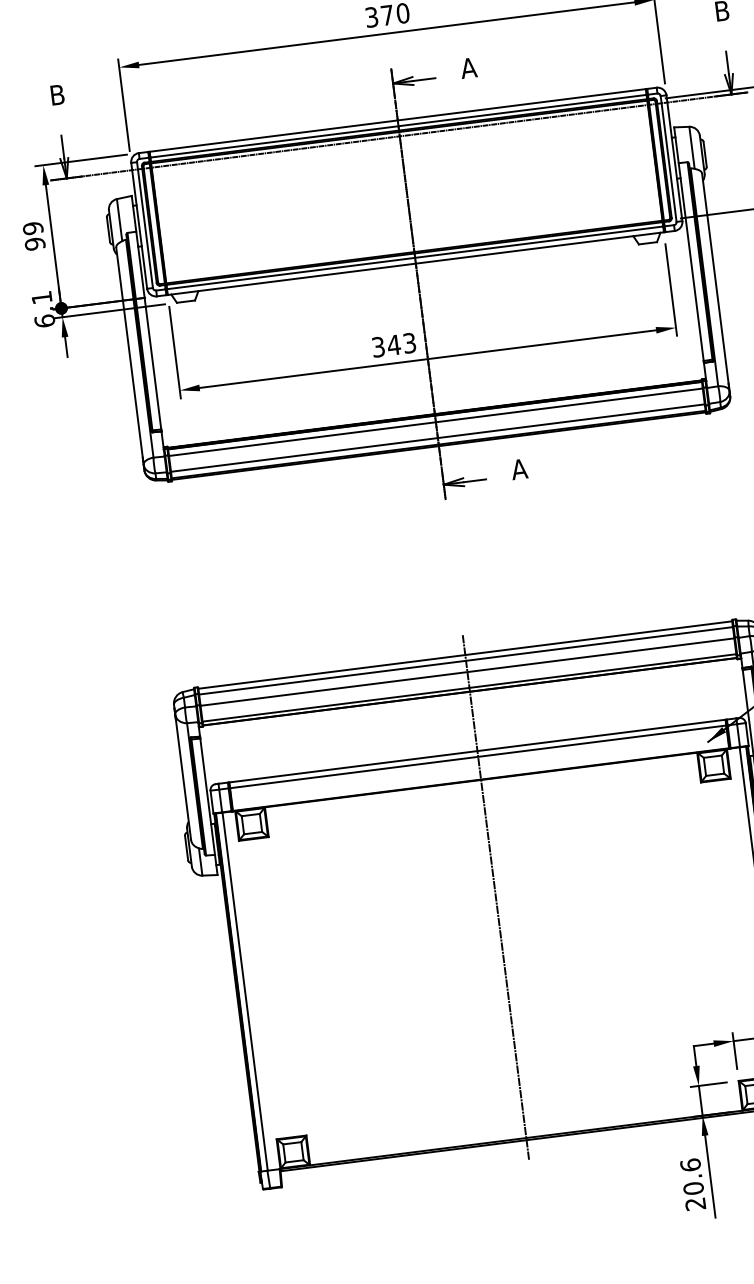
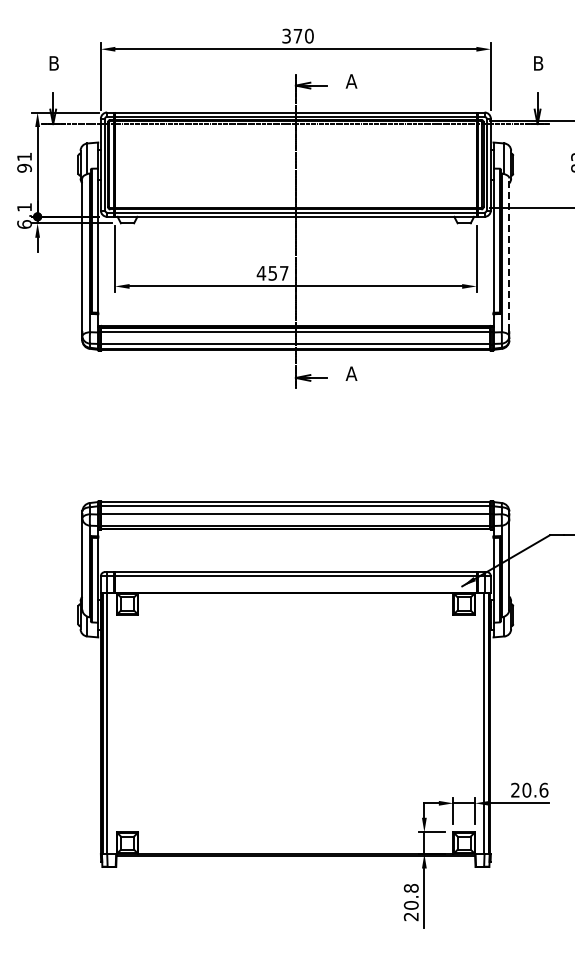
text: (32, 227) -> (24, 156), 99 -> 91
line: (715, 278) -> (509, 254), solid -> dashed
text: (393, 344) -> (272, 272), 343 -> 457
line: (495, 897) -> (295, 678), removed
text: (689, 1164) -> (410, 887), 20.6 -> 20.8

